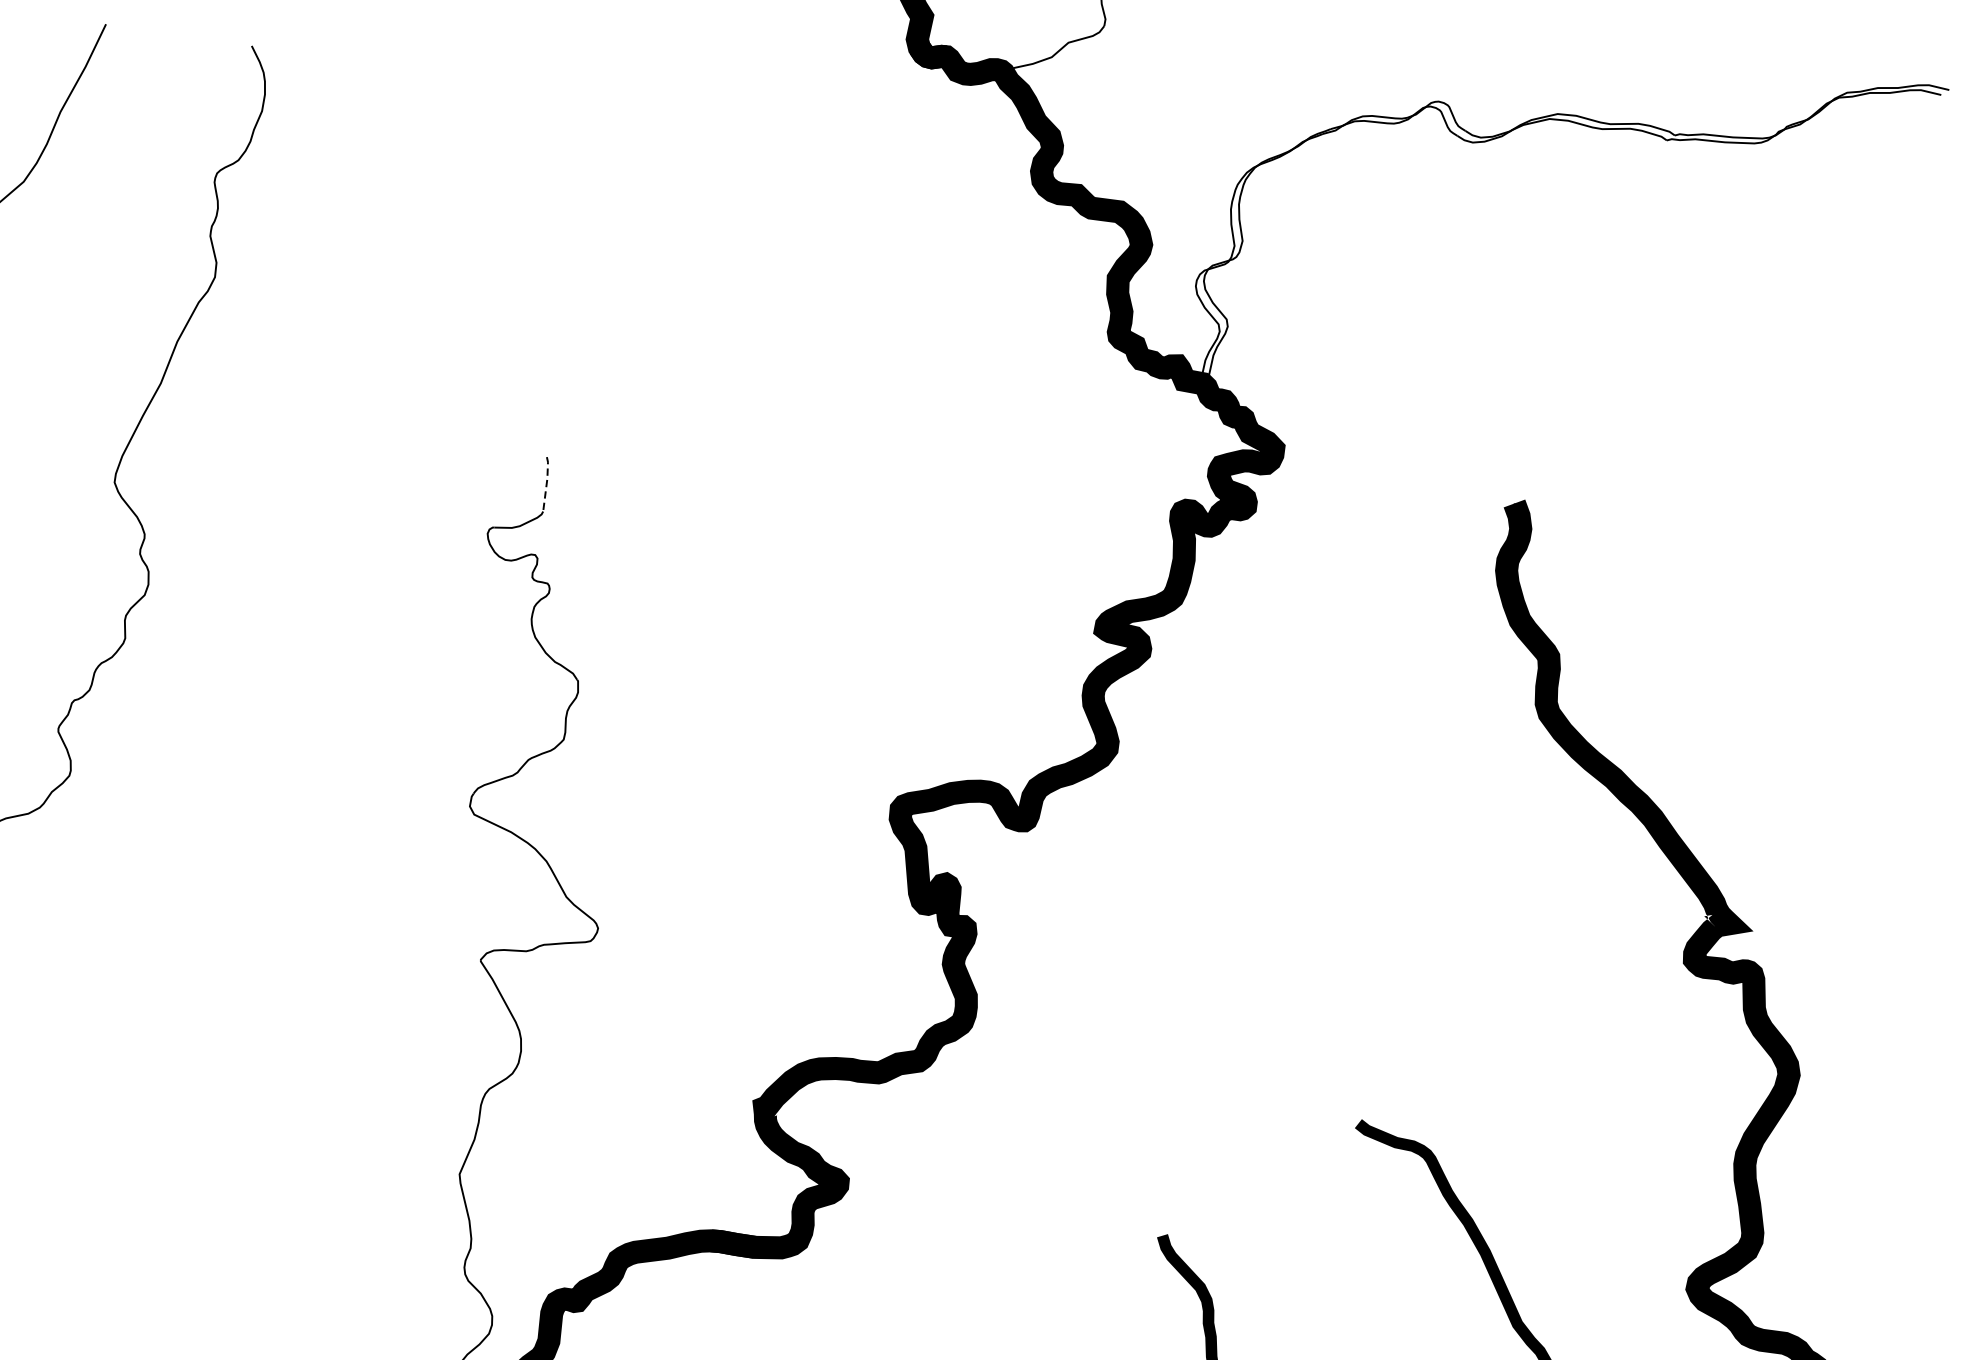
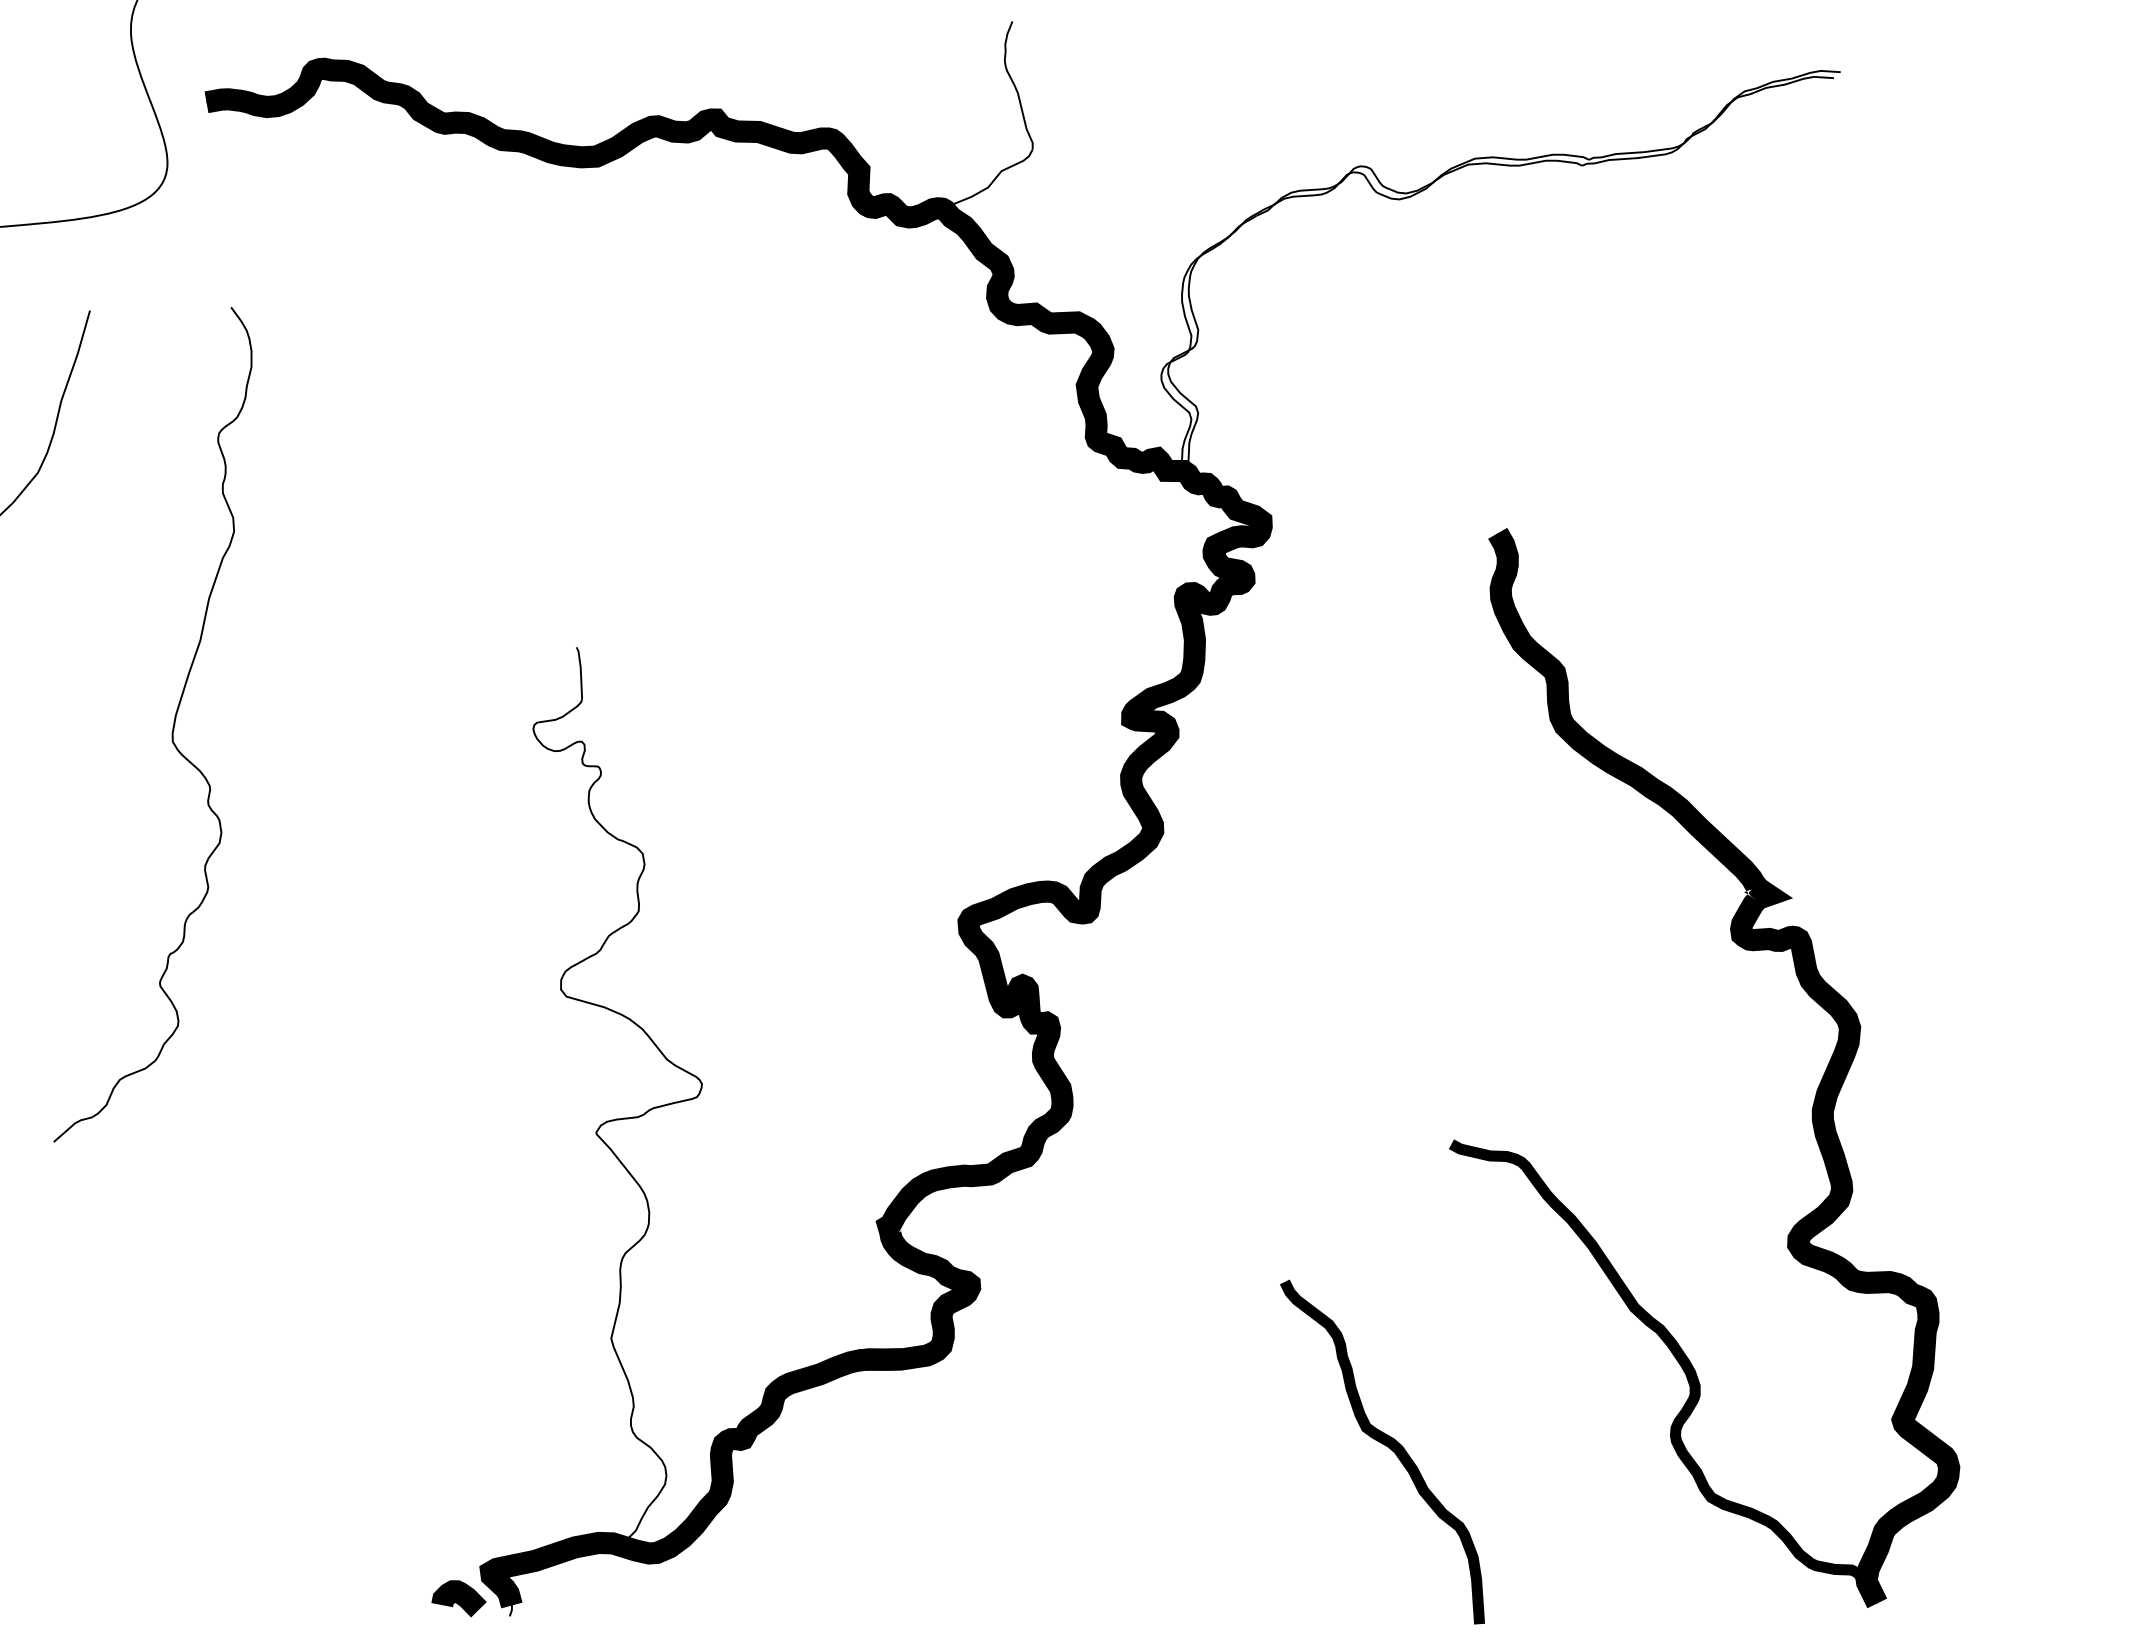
line: (546, 483) -> (580, 672), dashed -> solid

